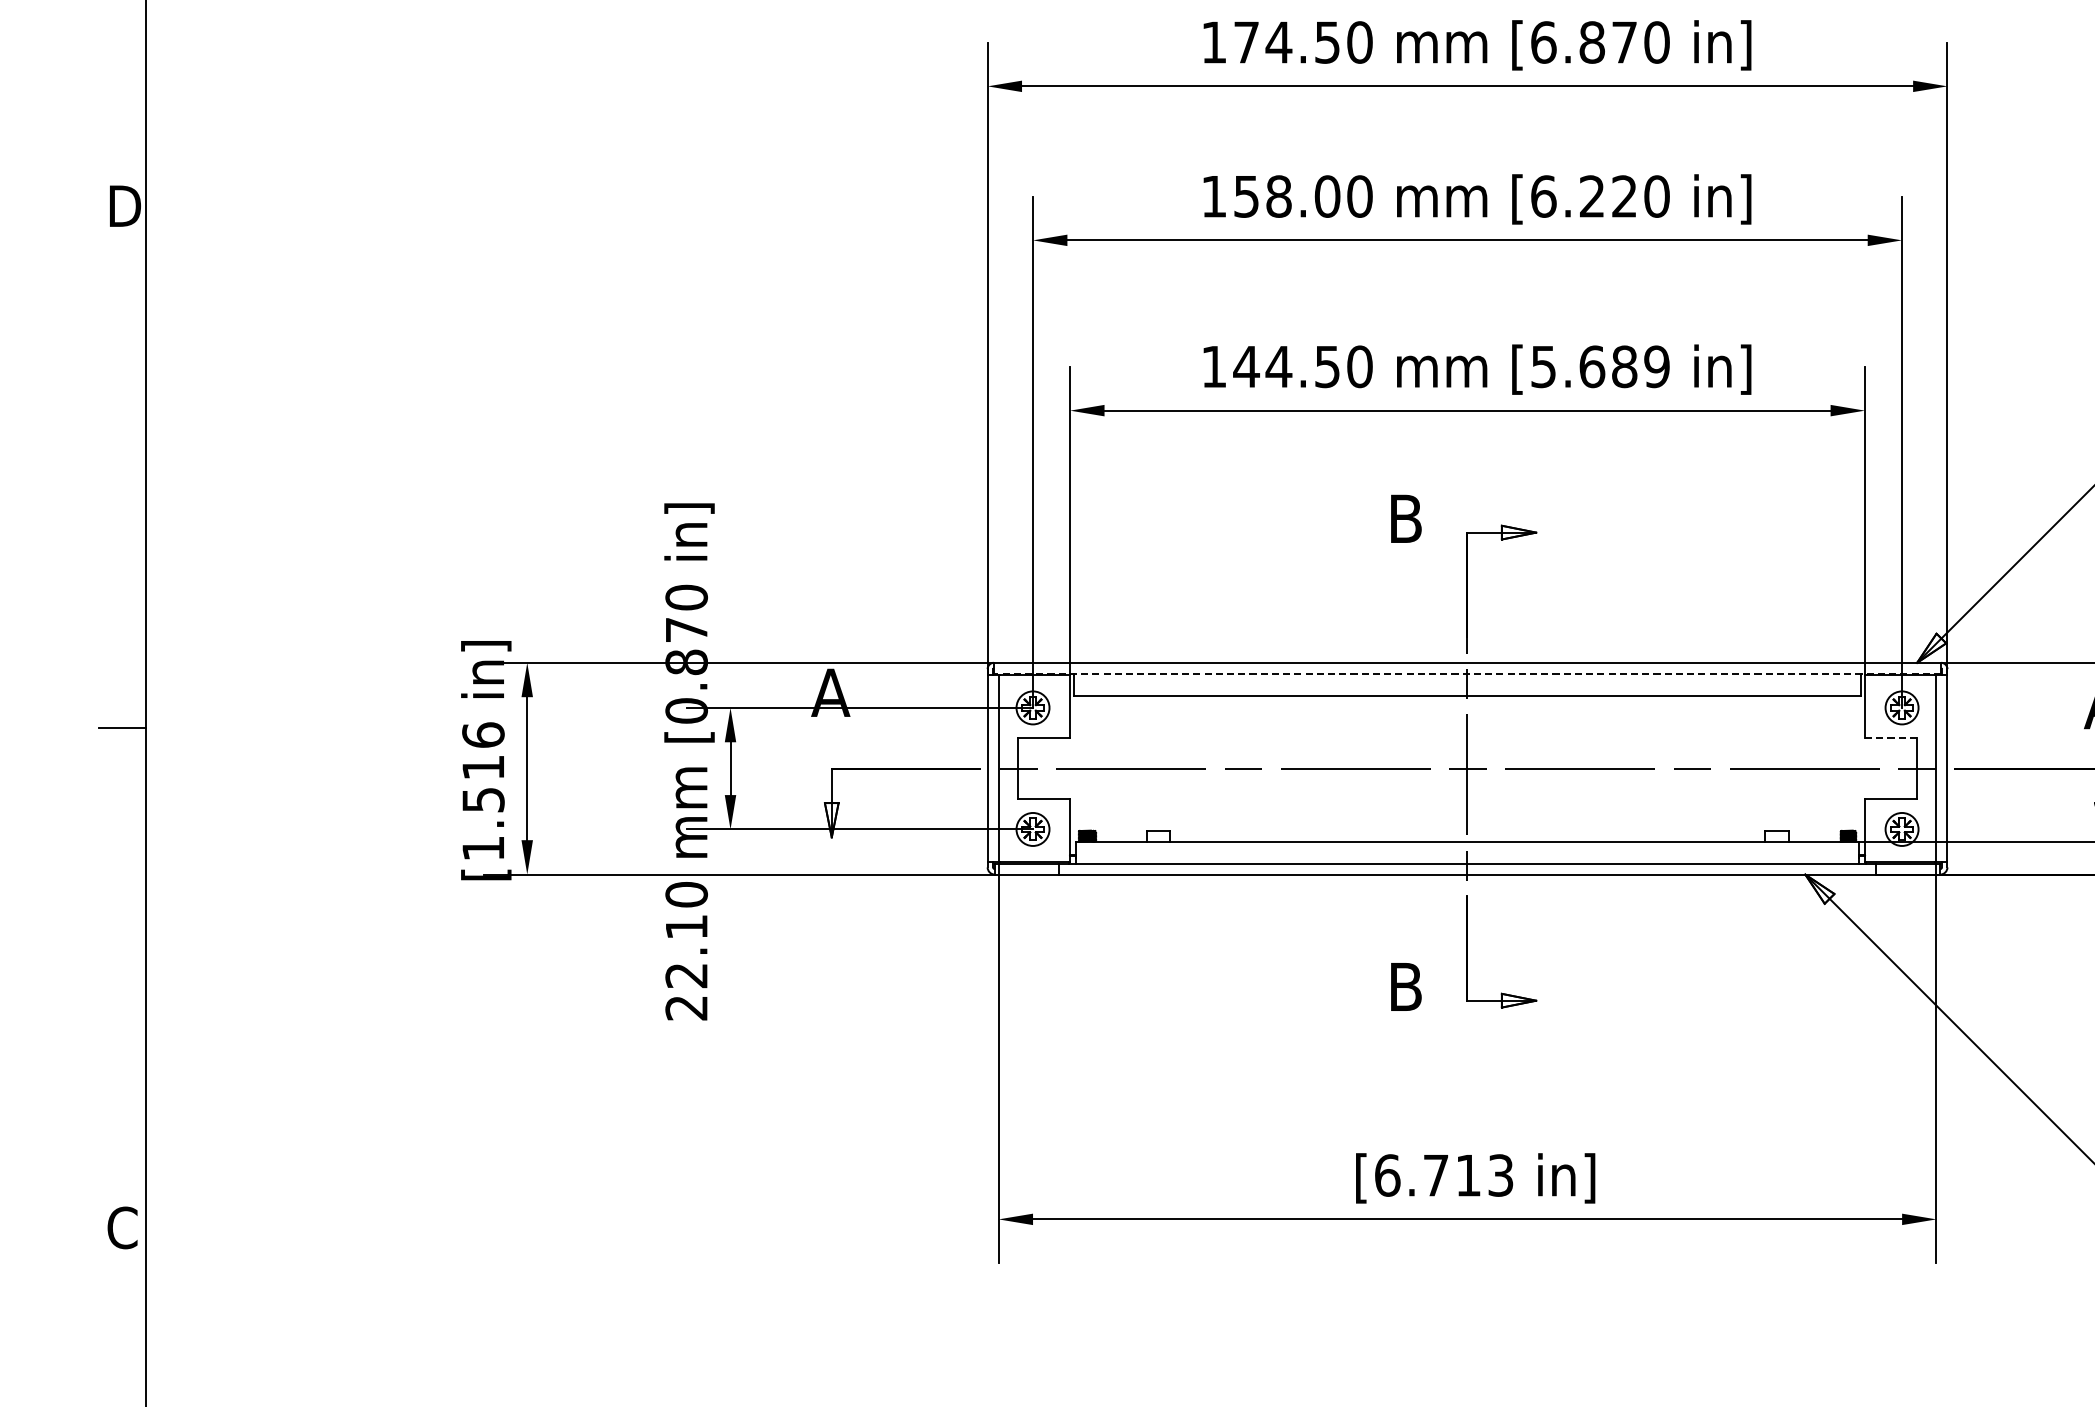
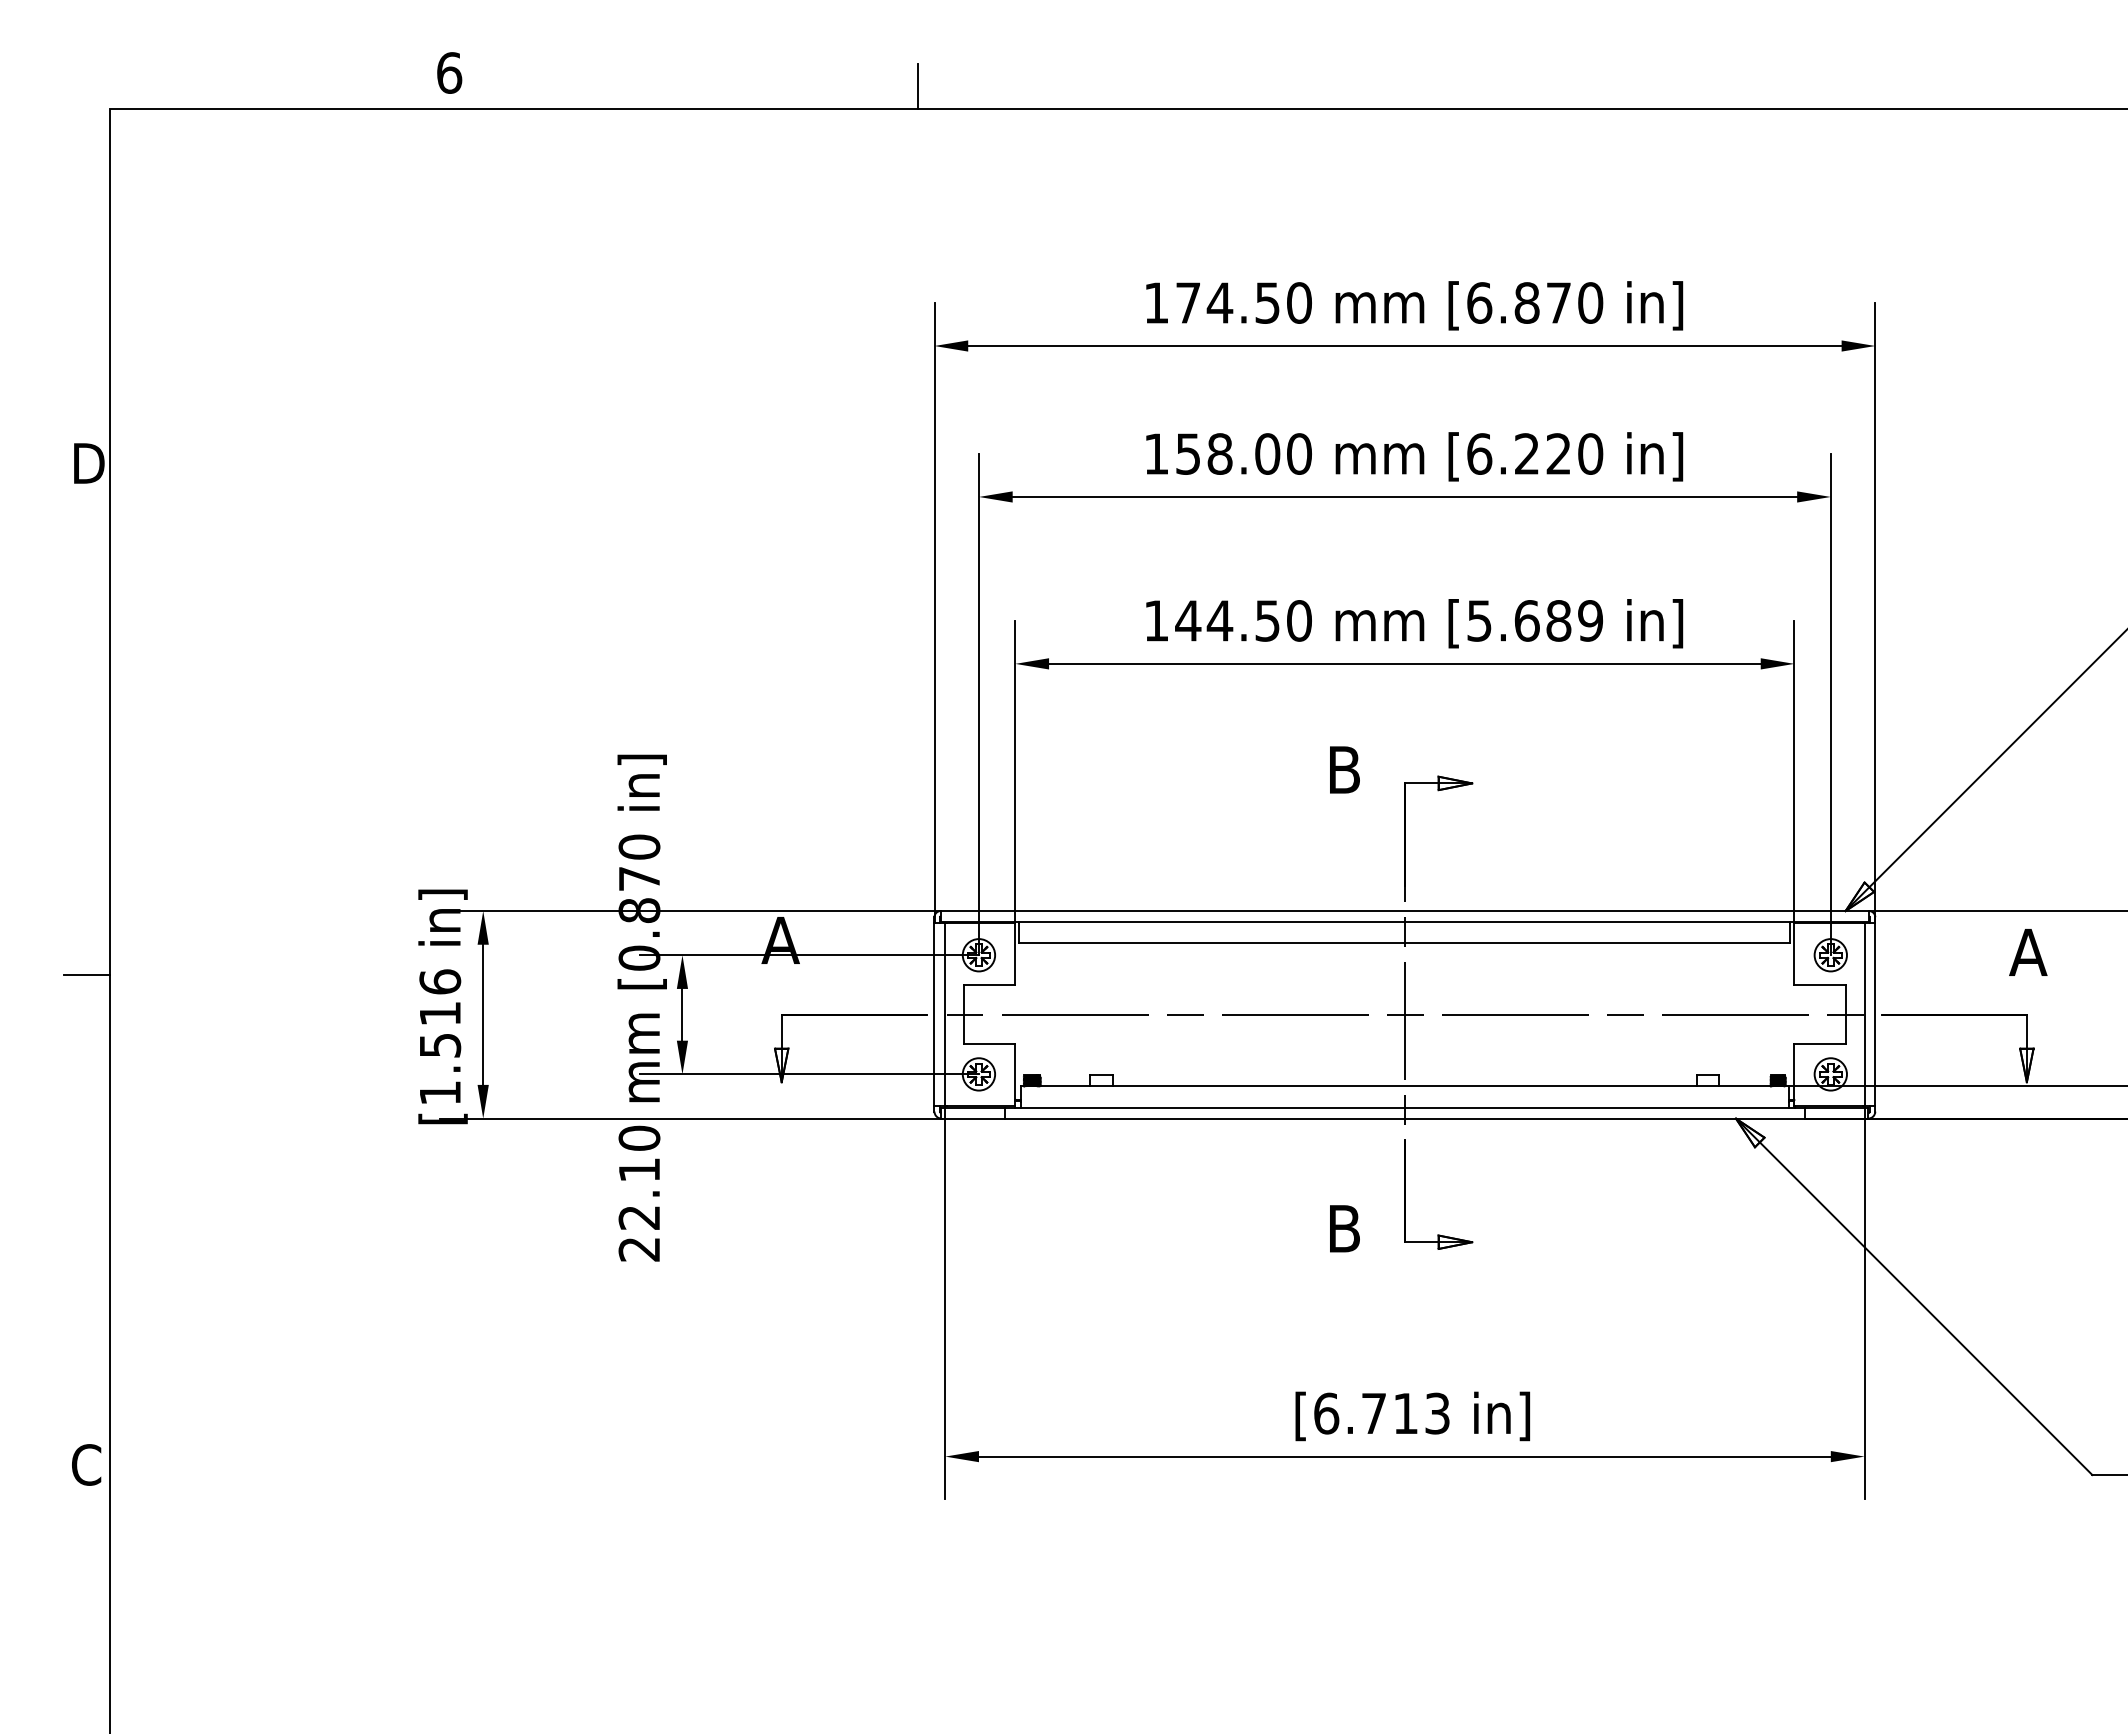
line: (1467, 673) -> (1404, 921), dashed -> solid
line: (1891, 738) -> (1820, 985), dashed -> solid

